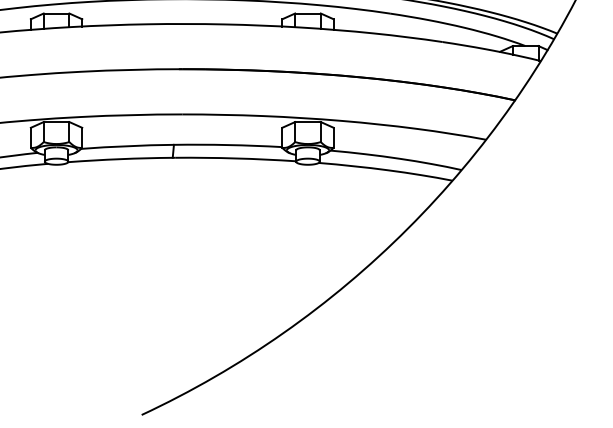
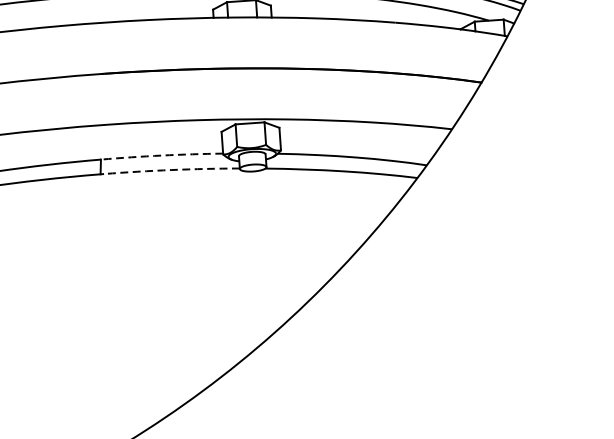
arc: (228, 145) -> (162, 156), solid -> dashed
arc: (236, 158) -> (172, 170), solid -> dashed

